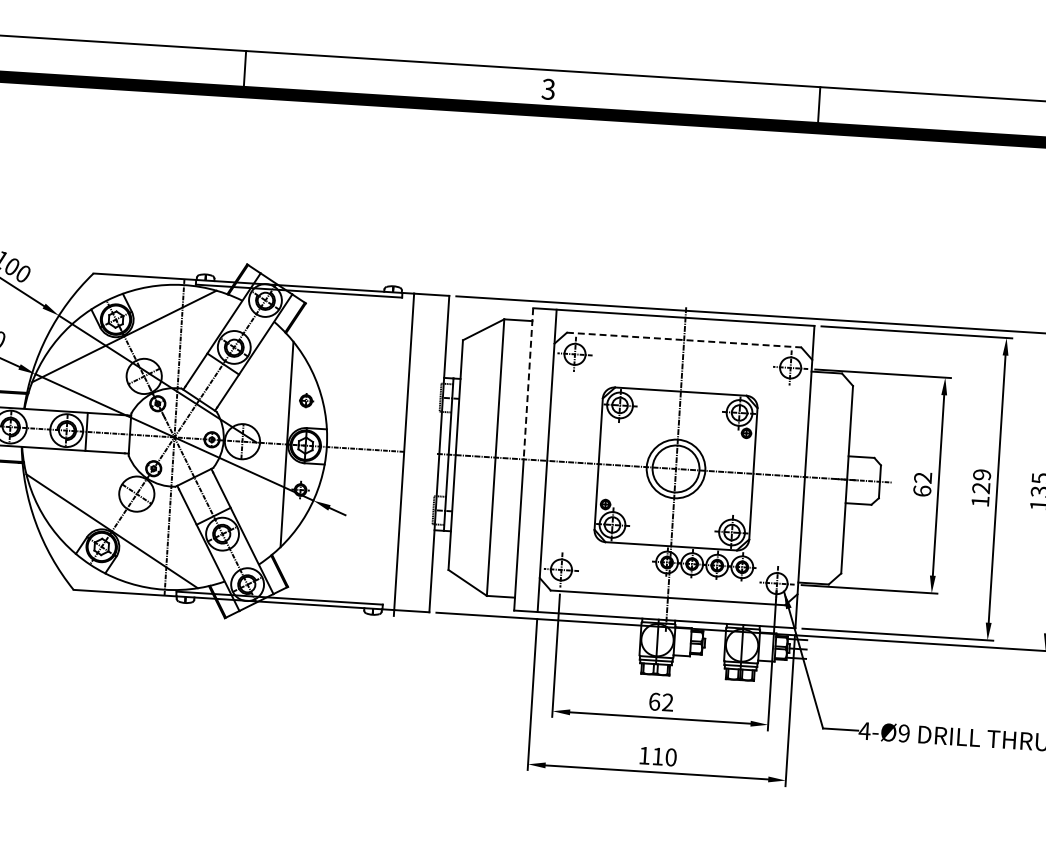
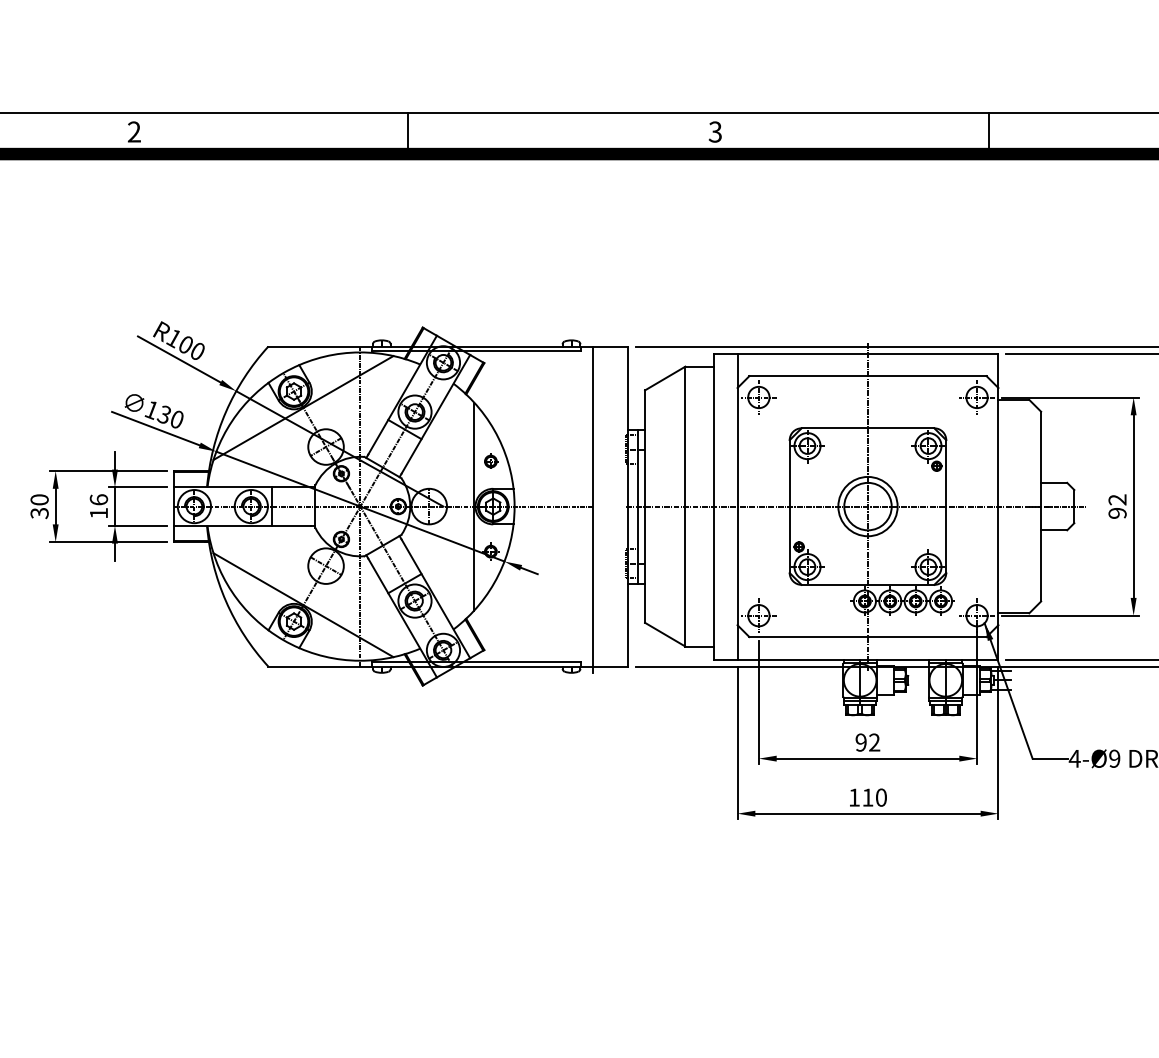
line: (684, 340) -> (868, 376), dashed -> solid
line: (528, 384) -> (713, 430), dashed -> solid
text: (922, 490) -> (1117, 512), 62 -> 92
text: (653, 701) -> (860, 742), 62 -> 92

